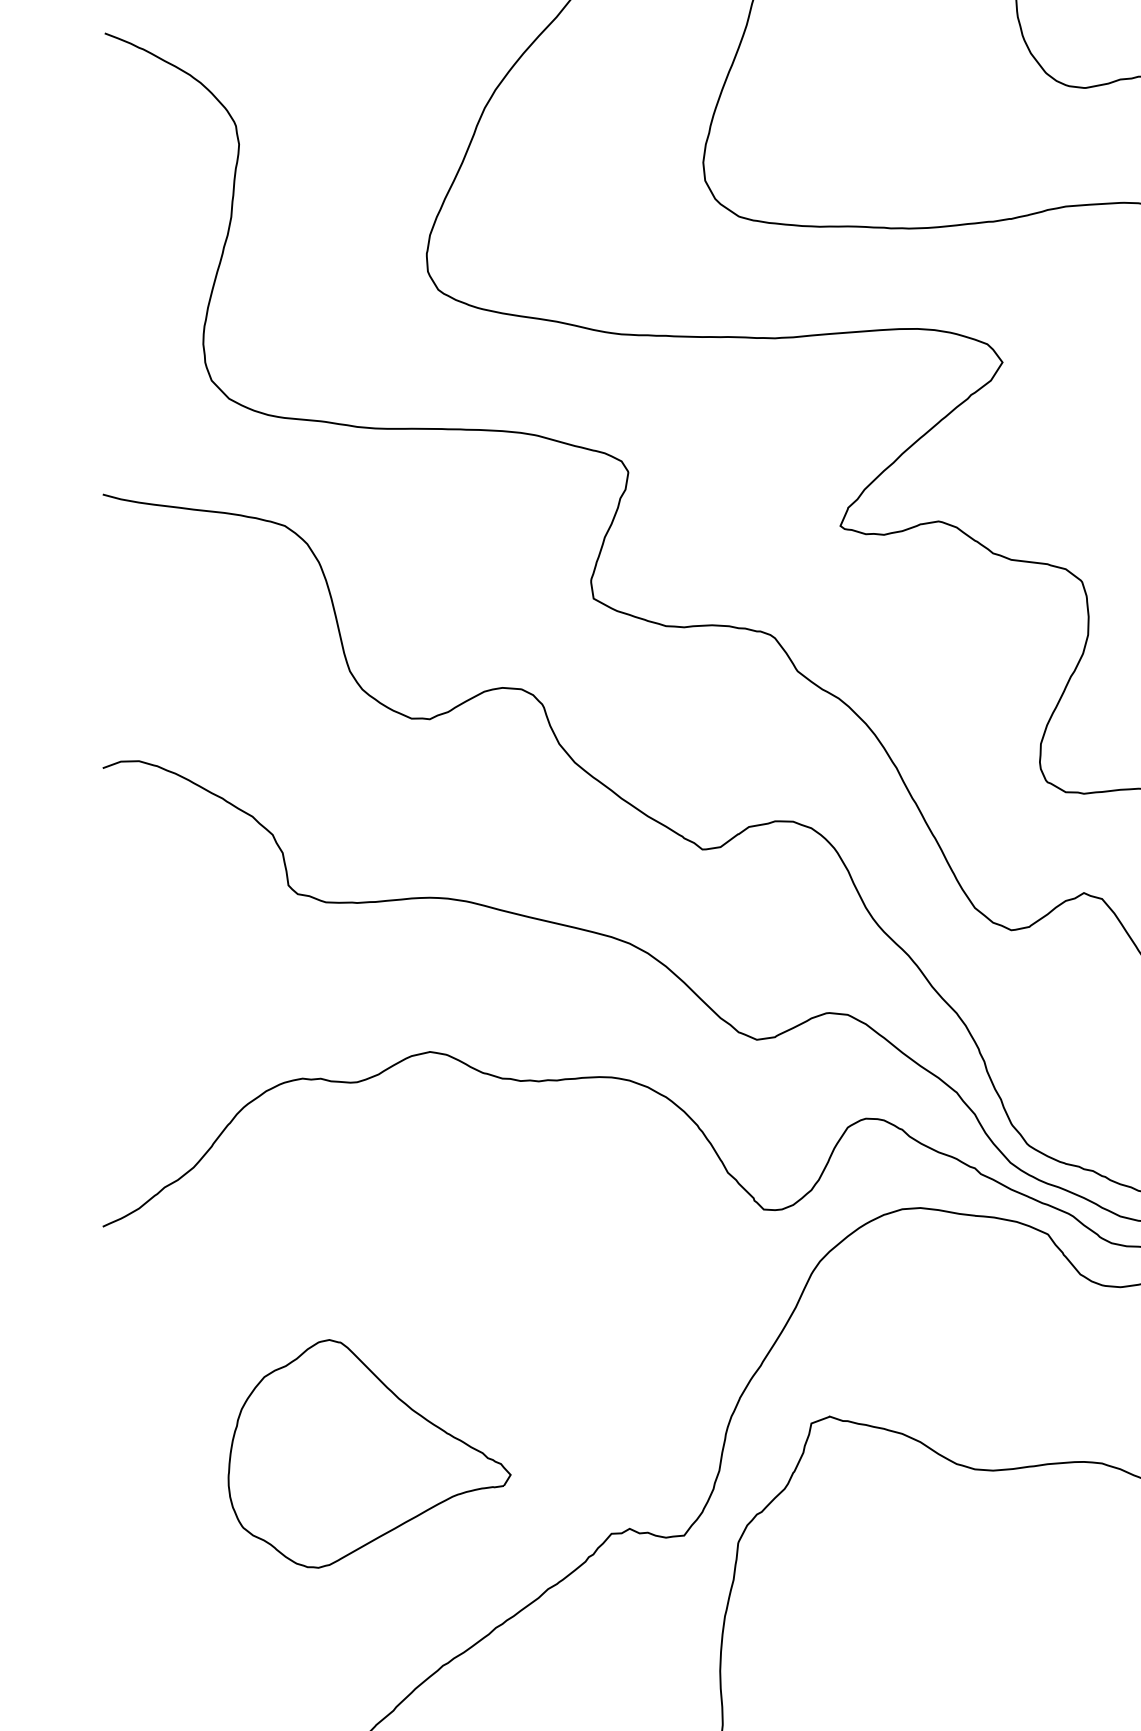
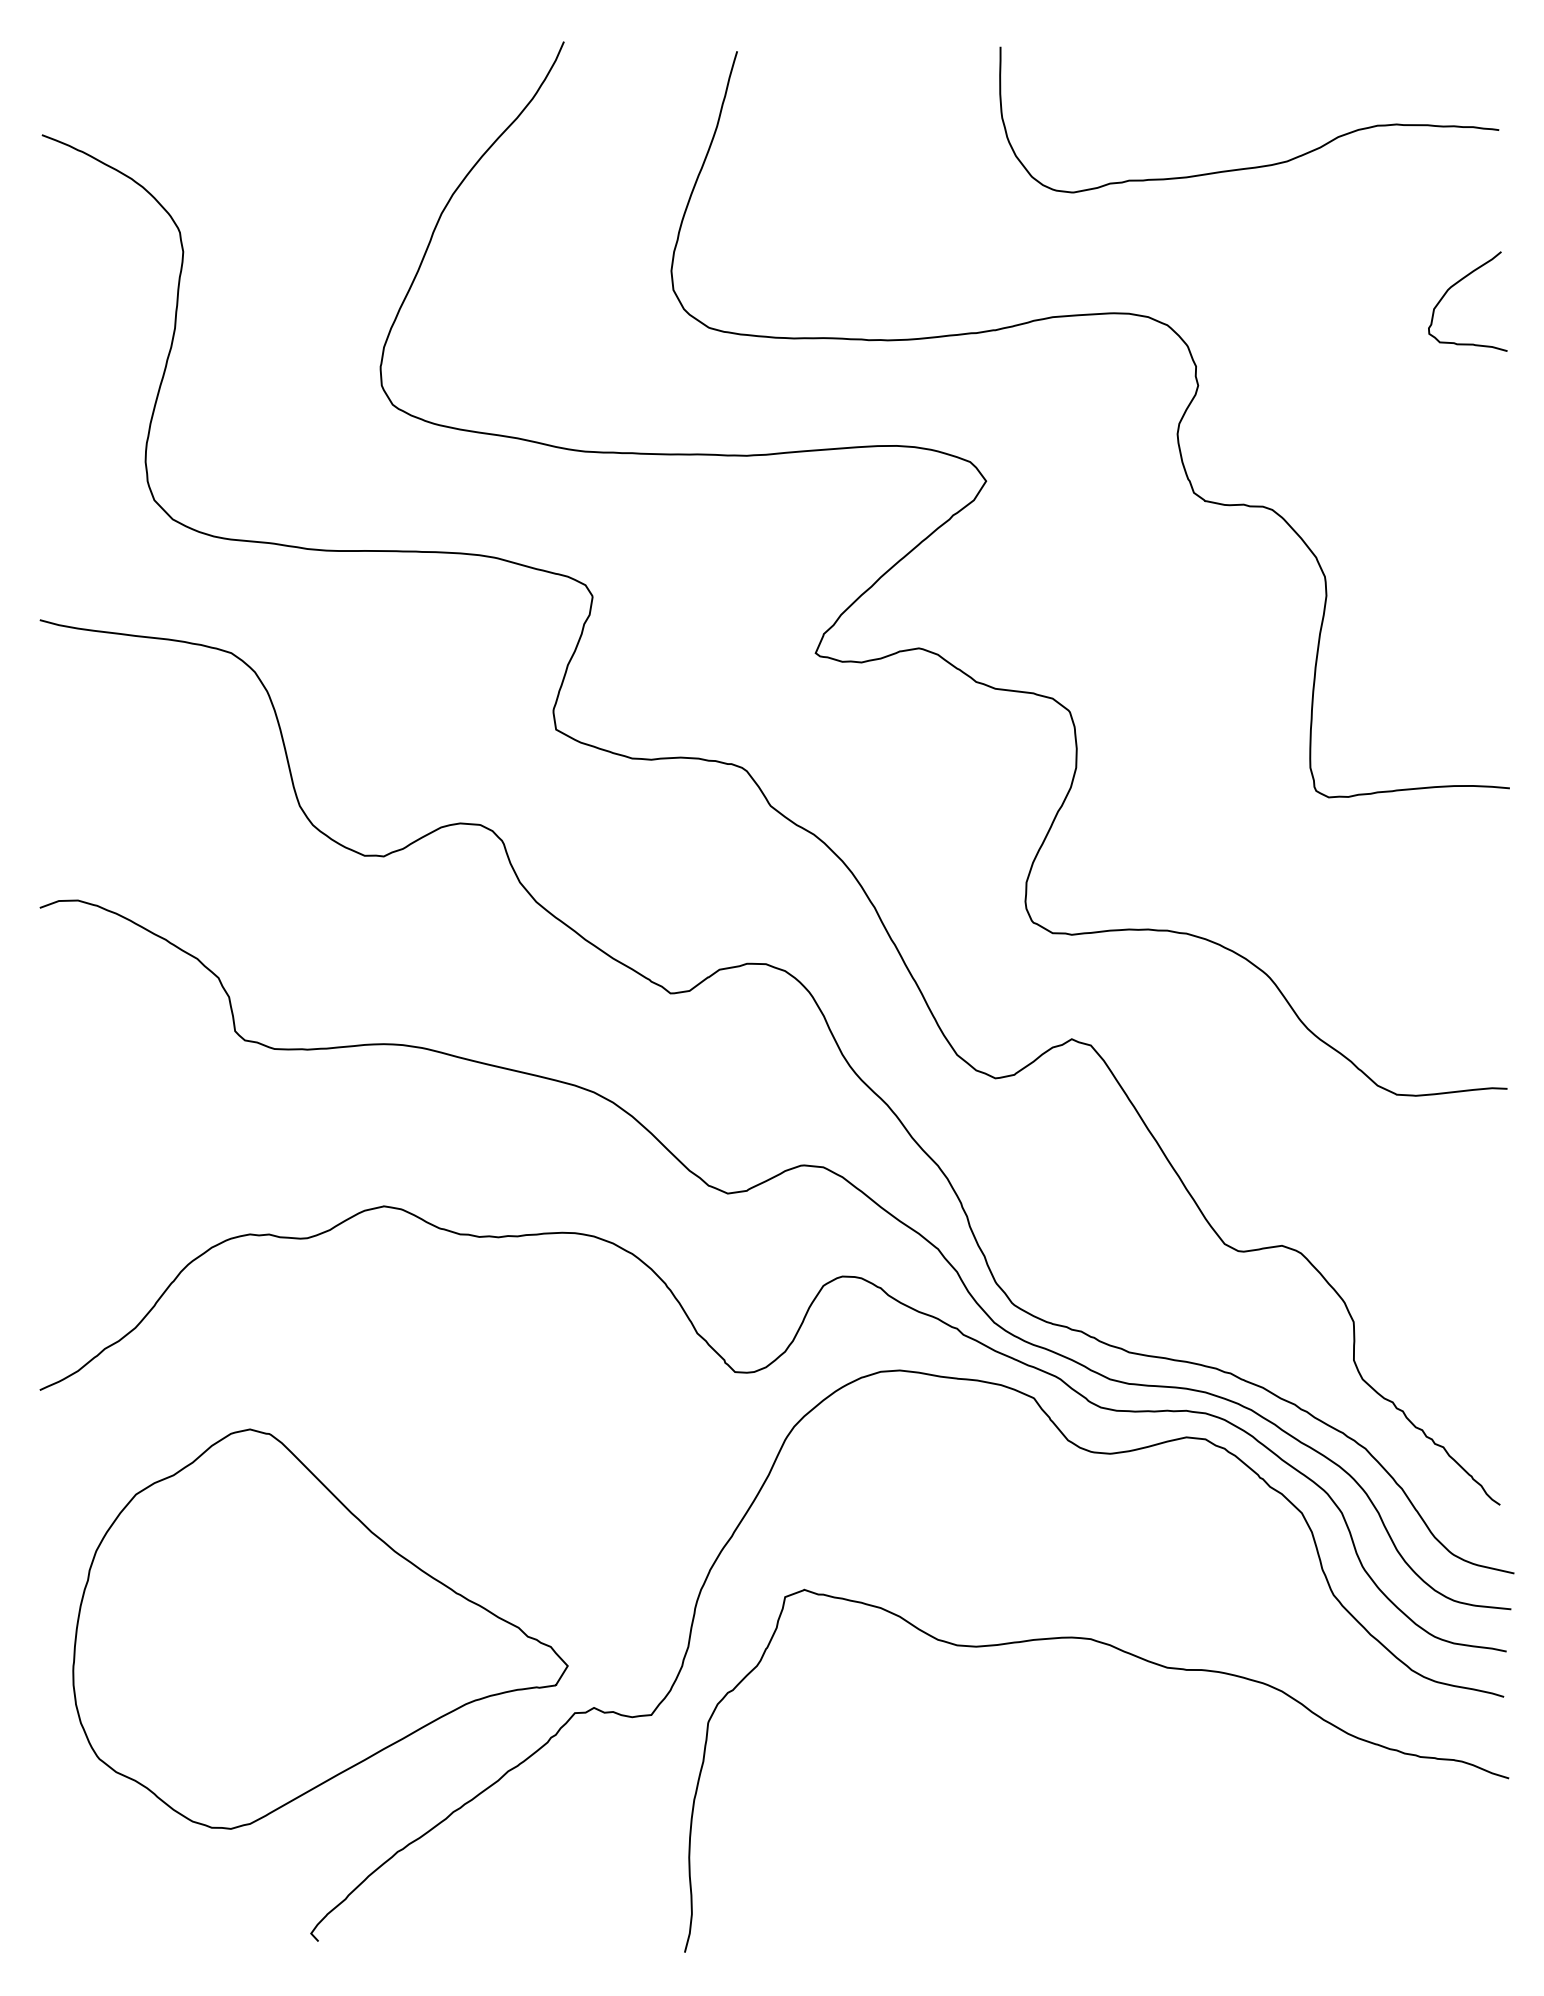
part: (369, 1453) -> (320, 1628), size x1.67

